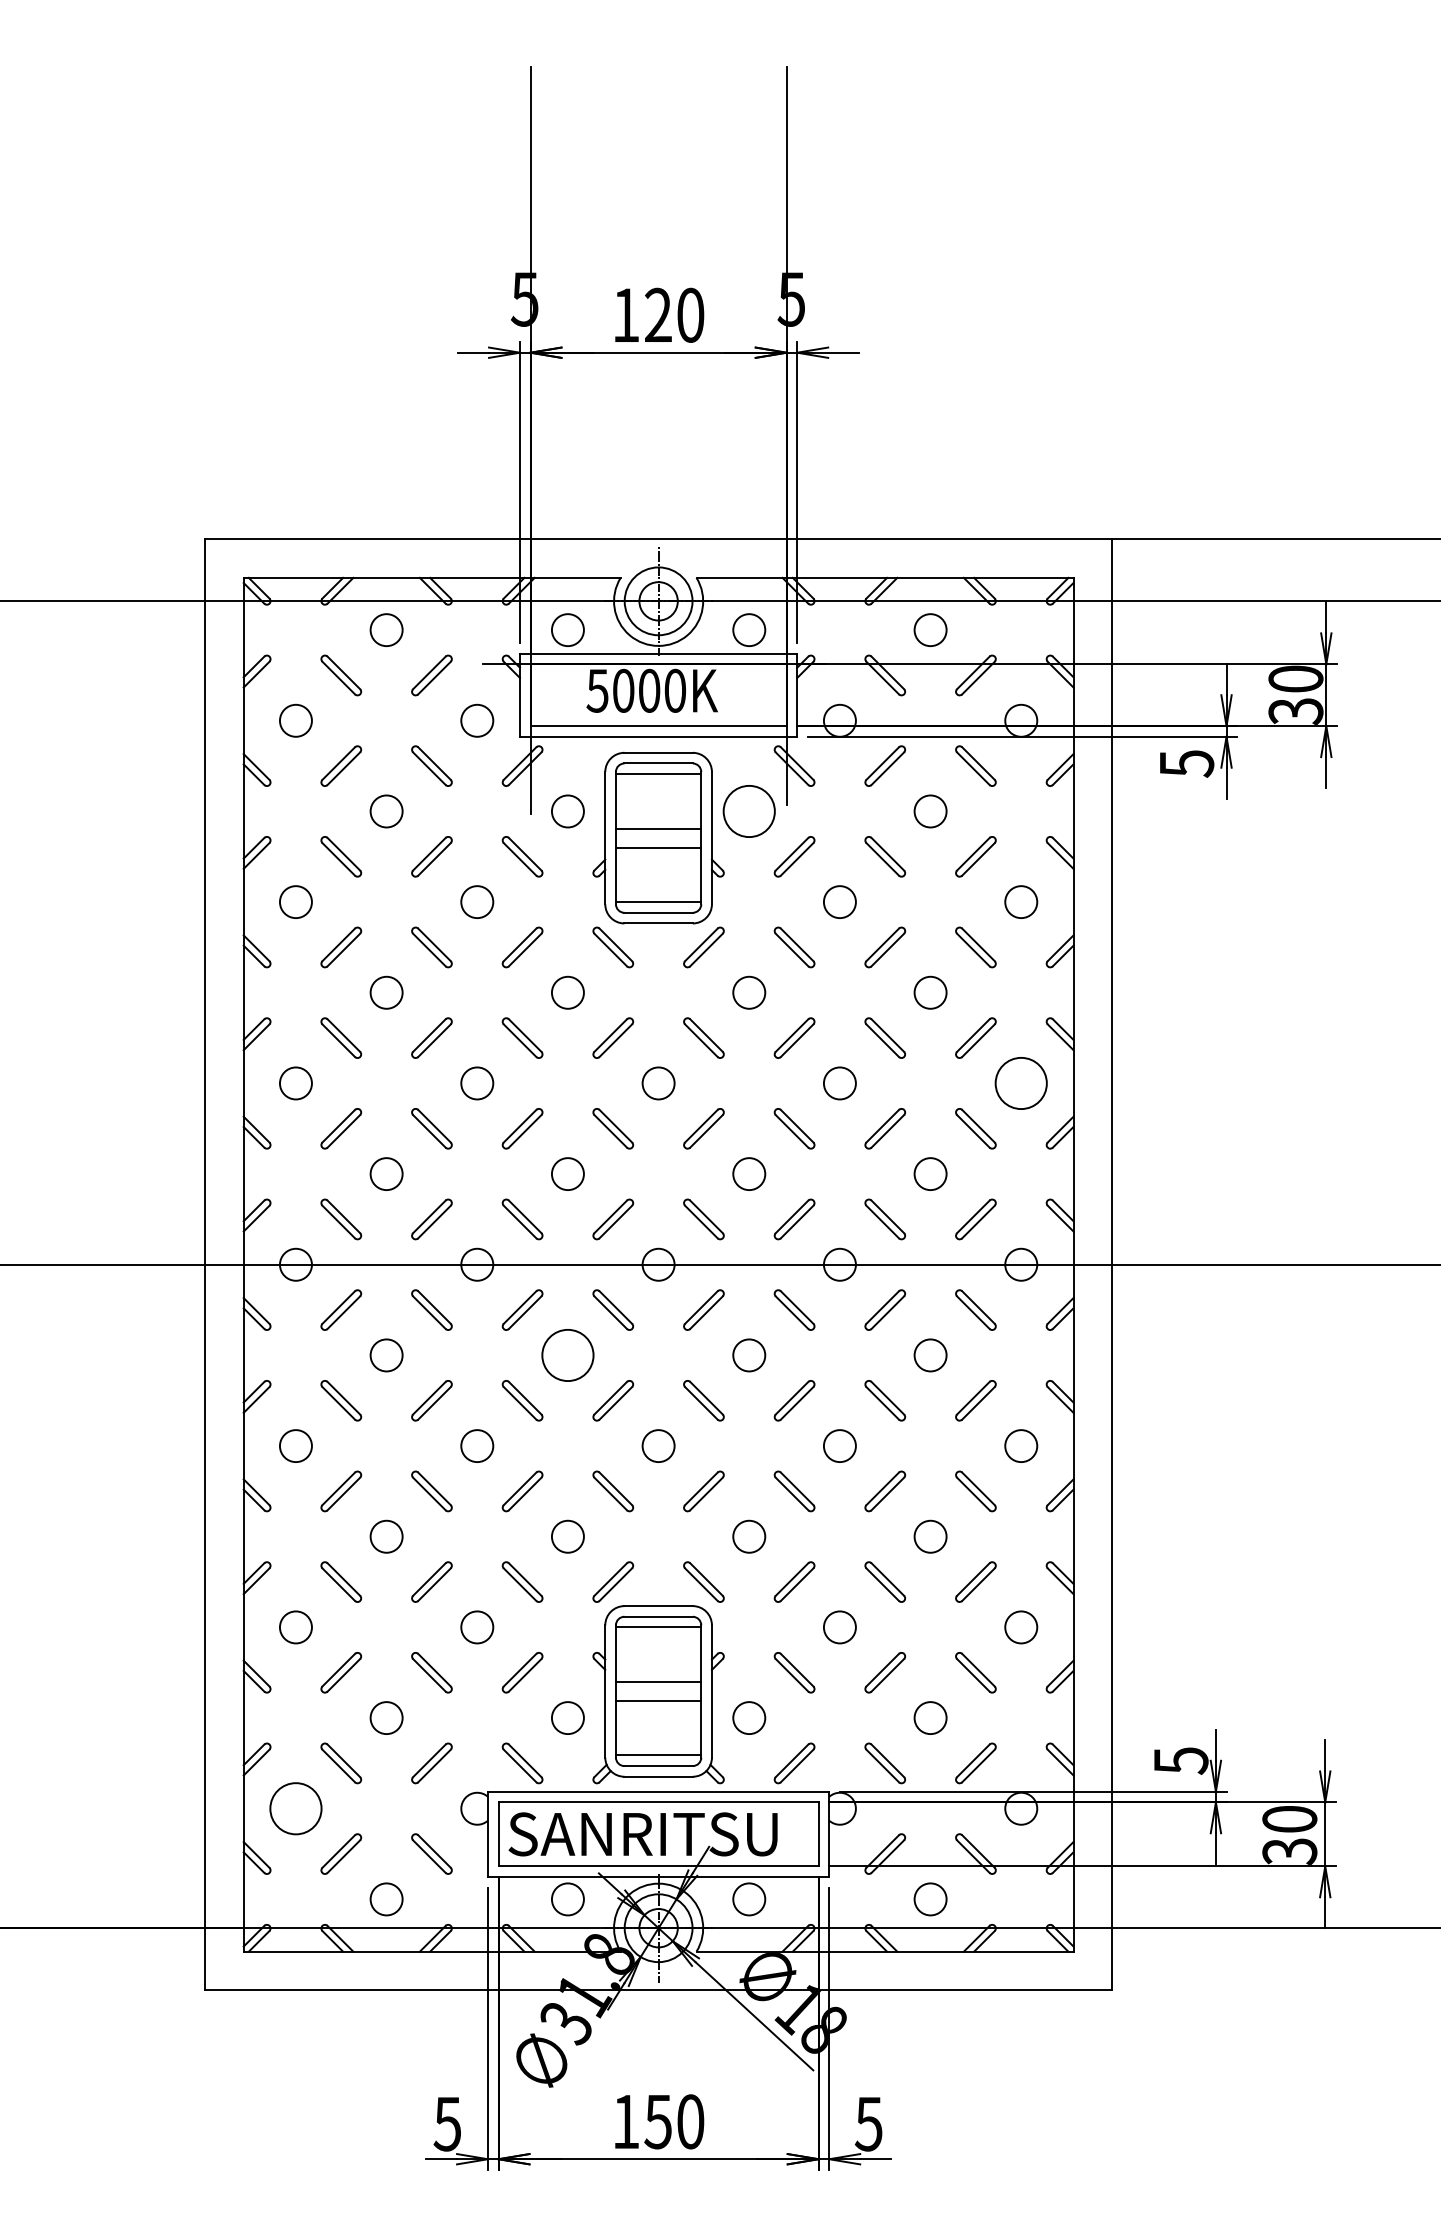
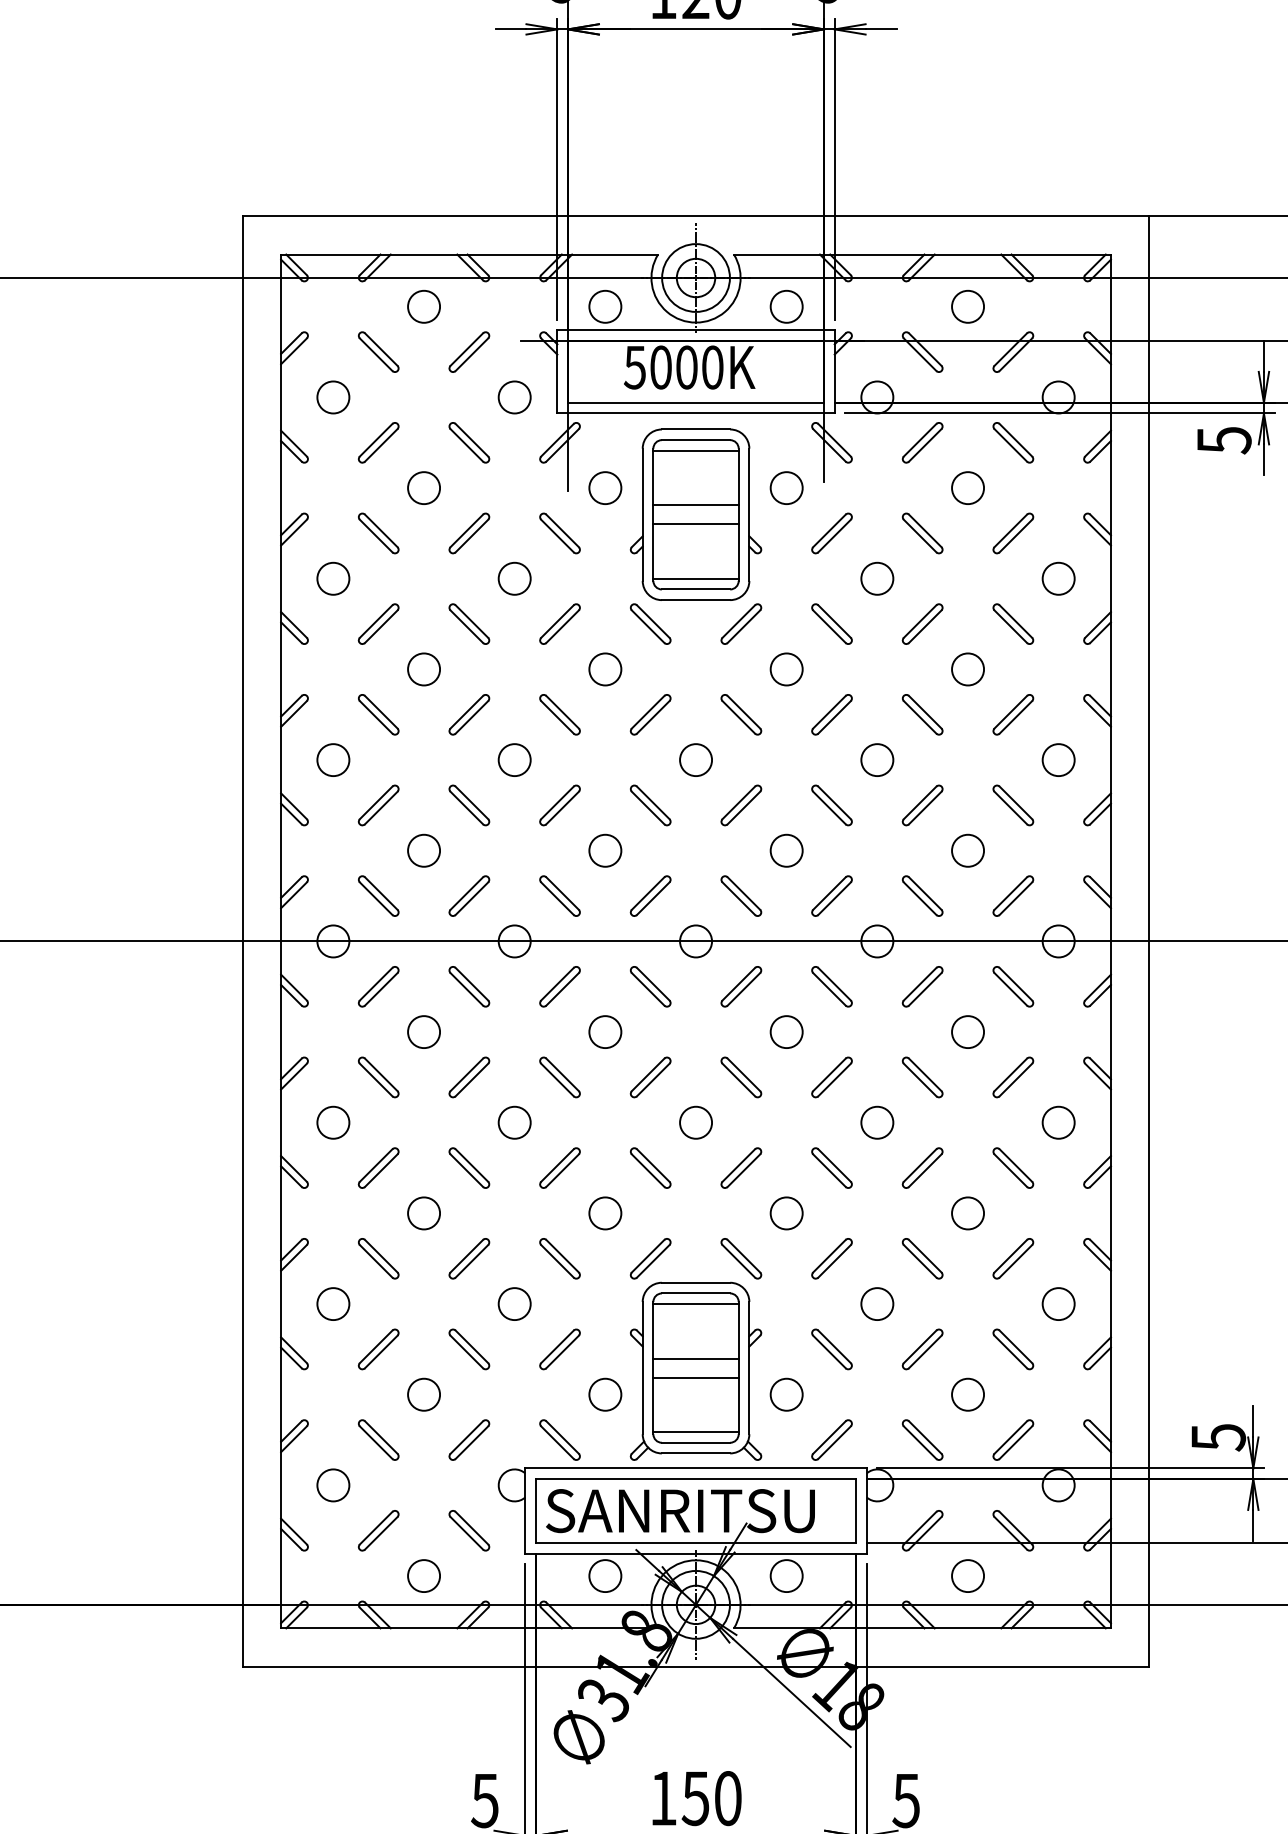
circle: (749, 811) -> (786, 488), size x0.62
circle: (1021, 1083) -> (1058, 760), size x0.62
circle: (567, 1355) -> (604, 1032), size x0.62
circle: (295, 1808) -> (332, 1485), size x0.62

